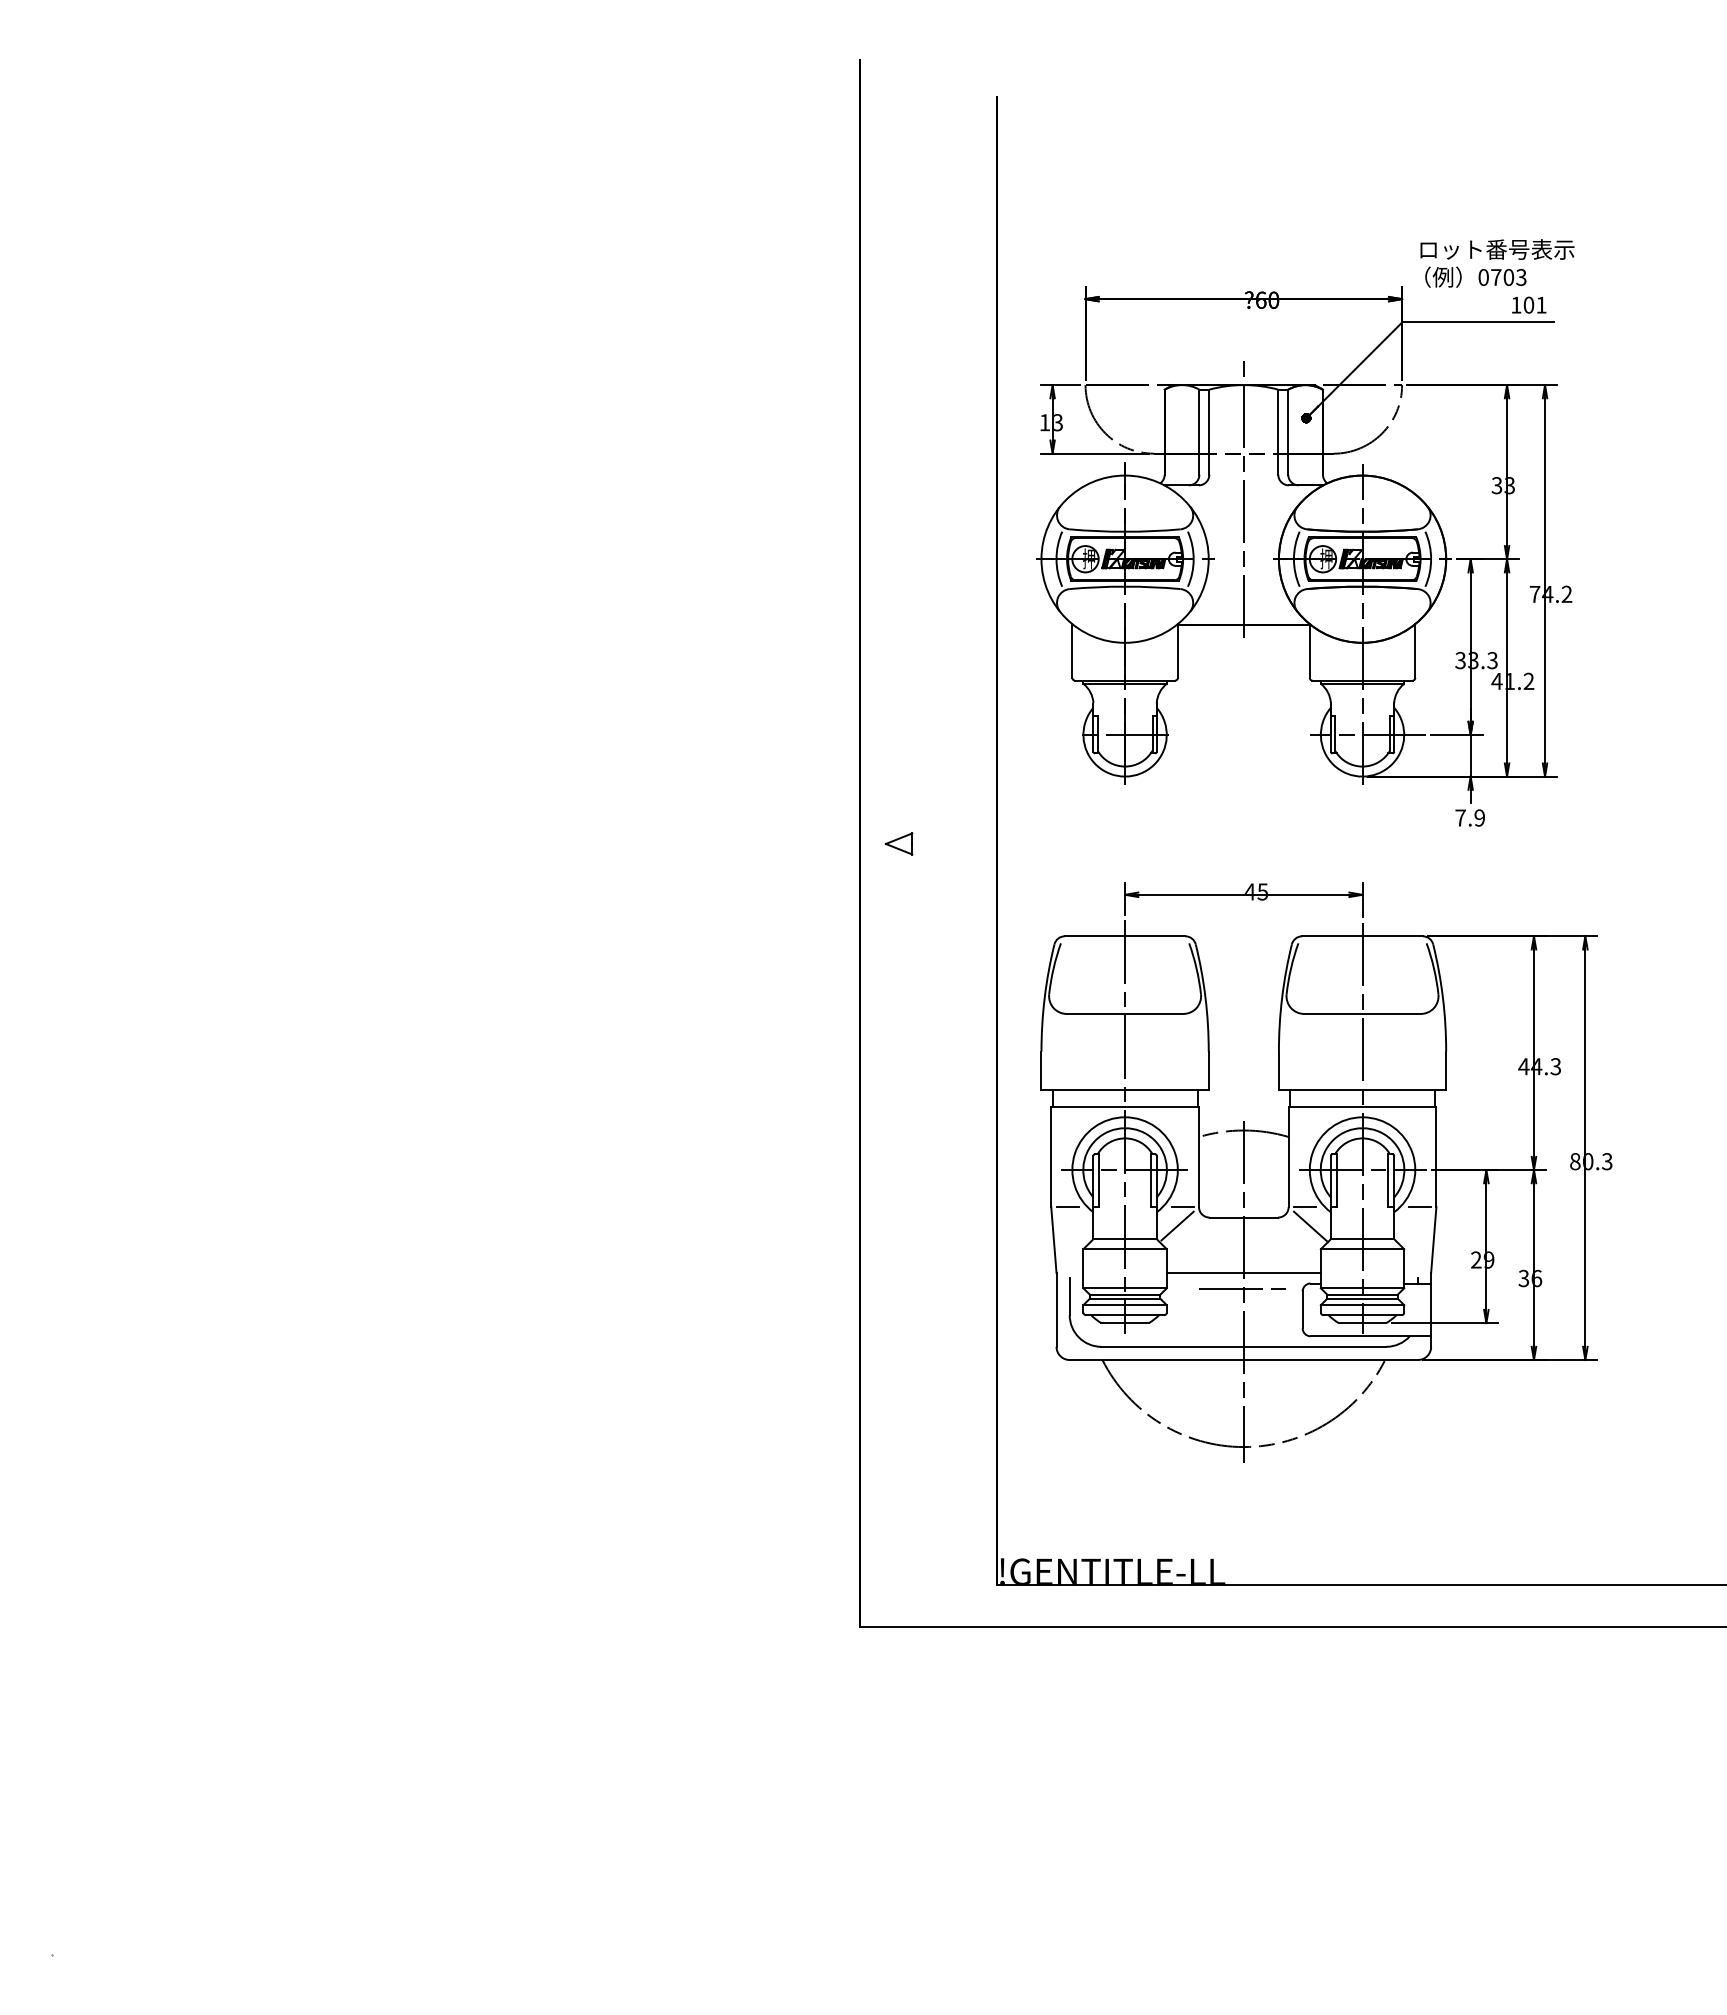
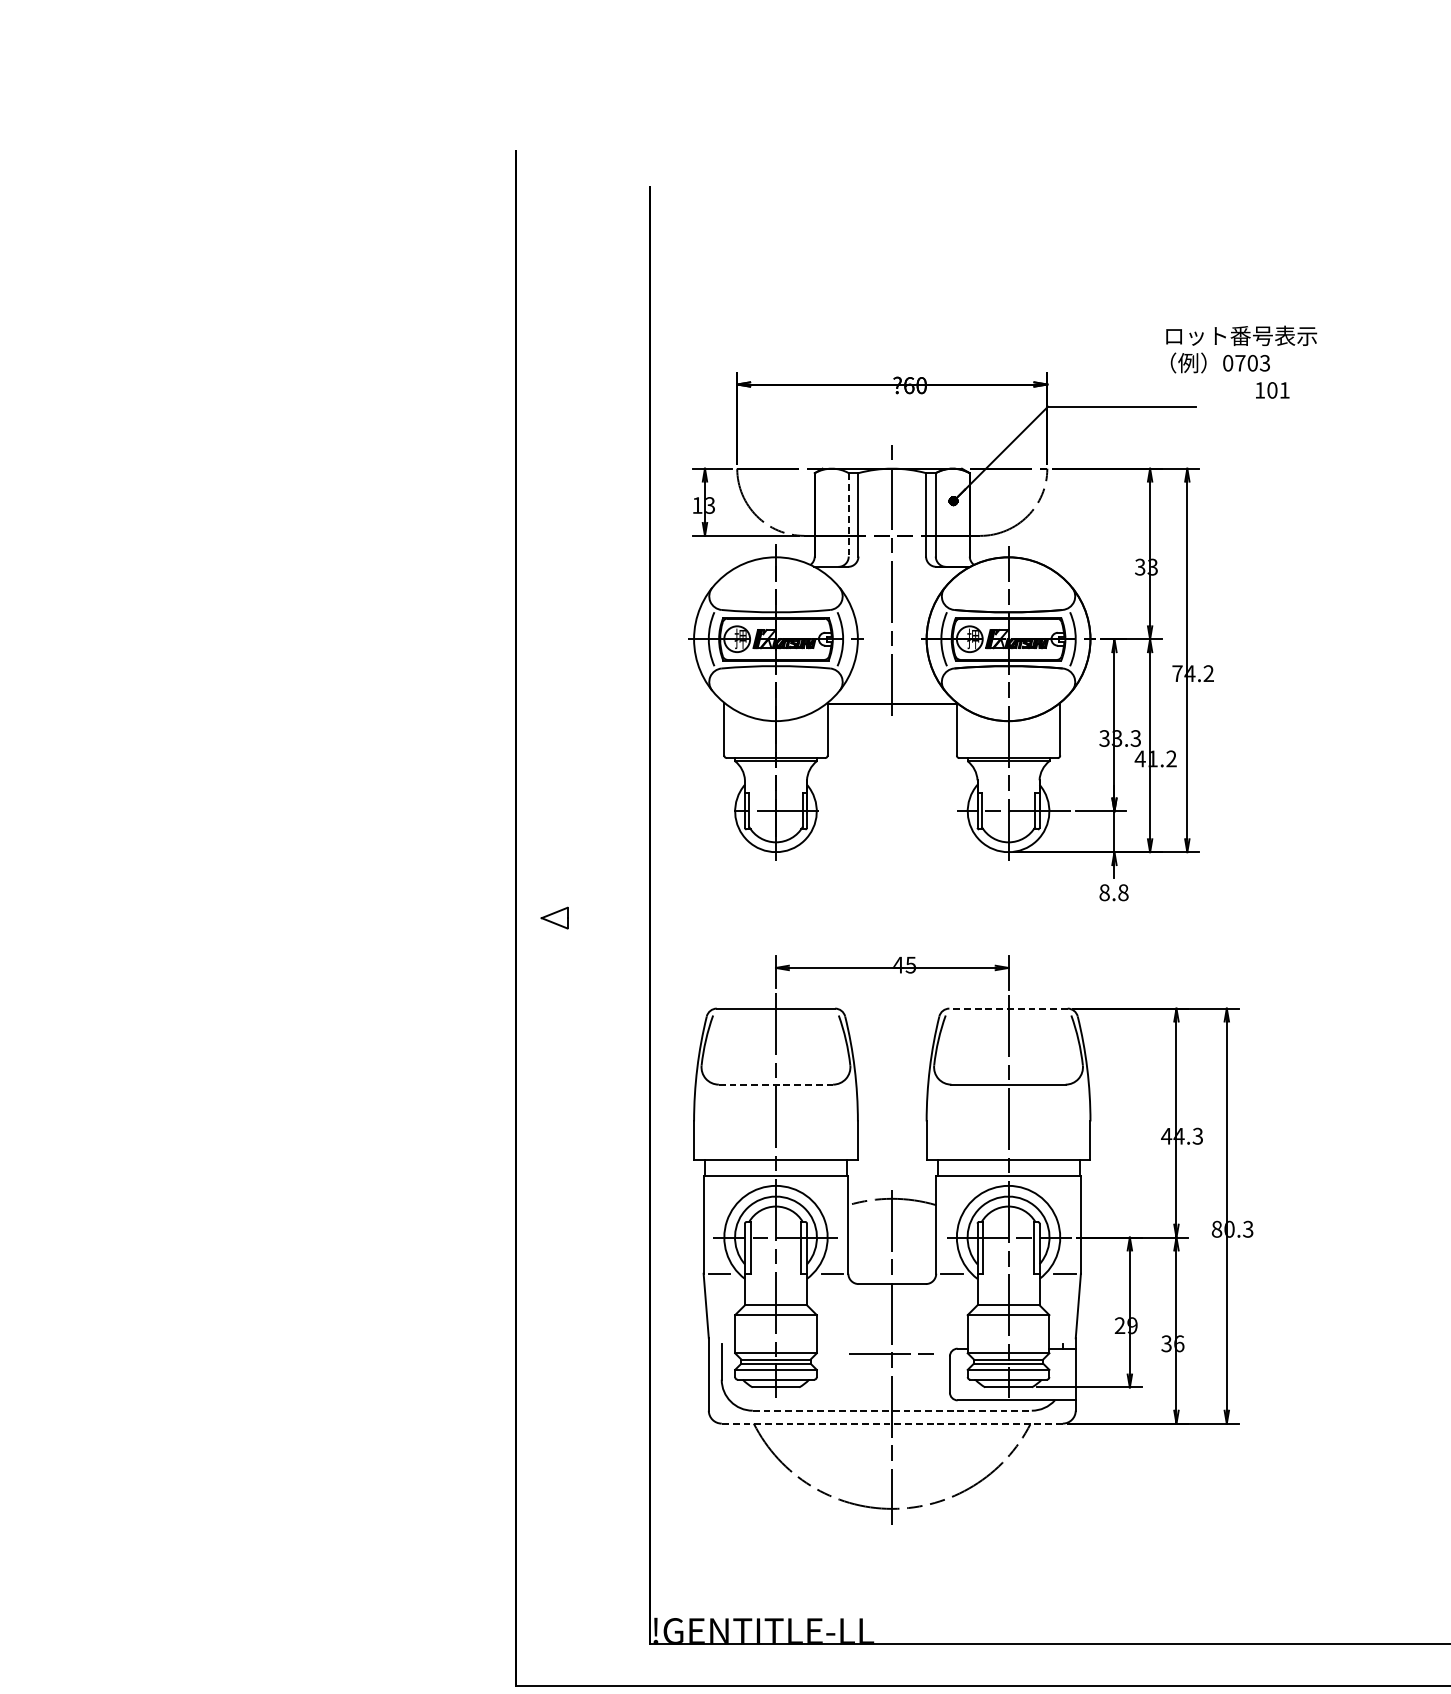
text: (1497, 276) -> (1241, 362), moved
line: (1199, 432) -> (848, 515), solid -> dashed
text: (1470, 817) -> (1114, 892), 7.9 -> 8.8
line: (1362, 936) -> (1008, 1008), solid -> dashed
line: (1125, 1013) -> (776, 1084), solid -> dashed
line: (1177, 1225) -> (827, 1291), removed
line: (1310, 1226) -> (957, 1292), removed
line: (1243, 1272) -> (891, 1337), removed
line: (1244, 1346) -> (892, 1410), solid -> dashed
line: (1243, 1360) -> (891, 1424), solid -> dashed

